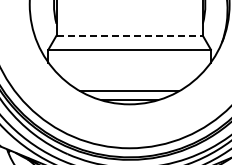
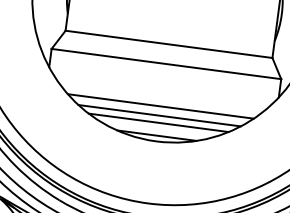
line: (130, 35) -> (170, 44), dashed -> solid
line: (129, 79) -> (160, 106), added
line: (129, 86) -> (159, 116), added

